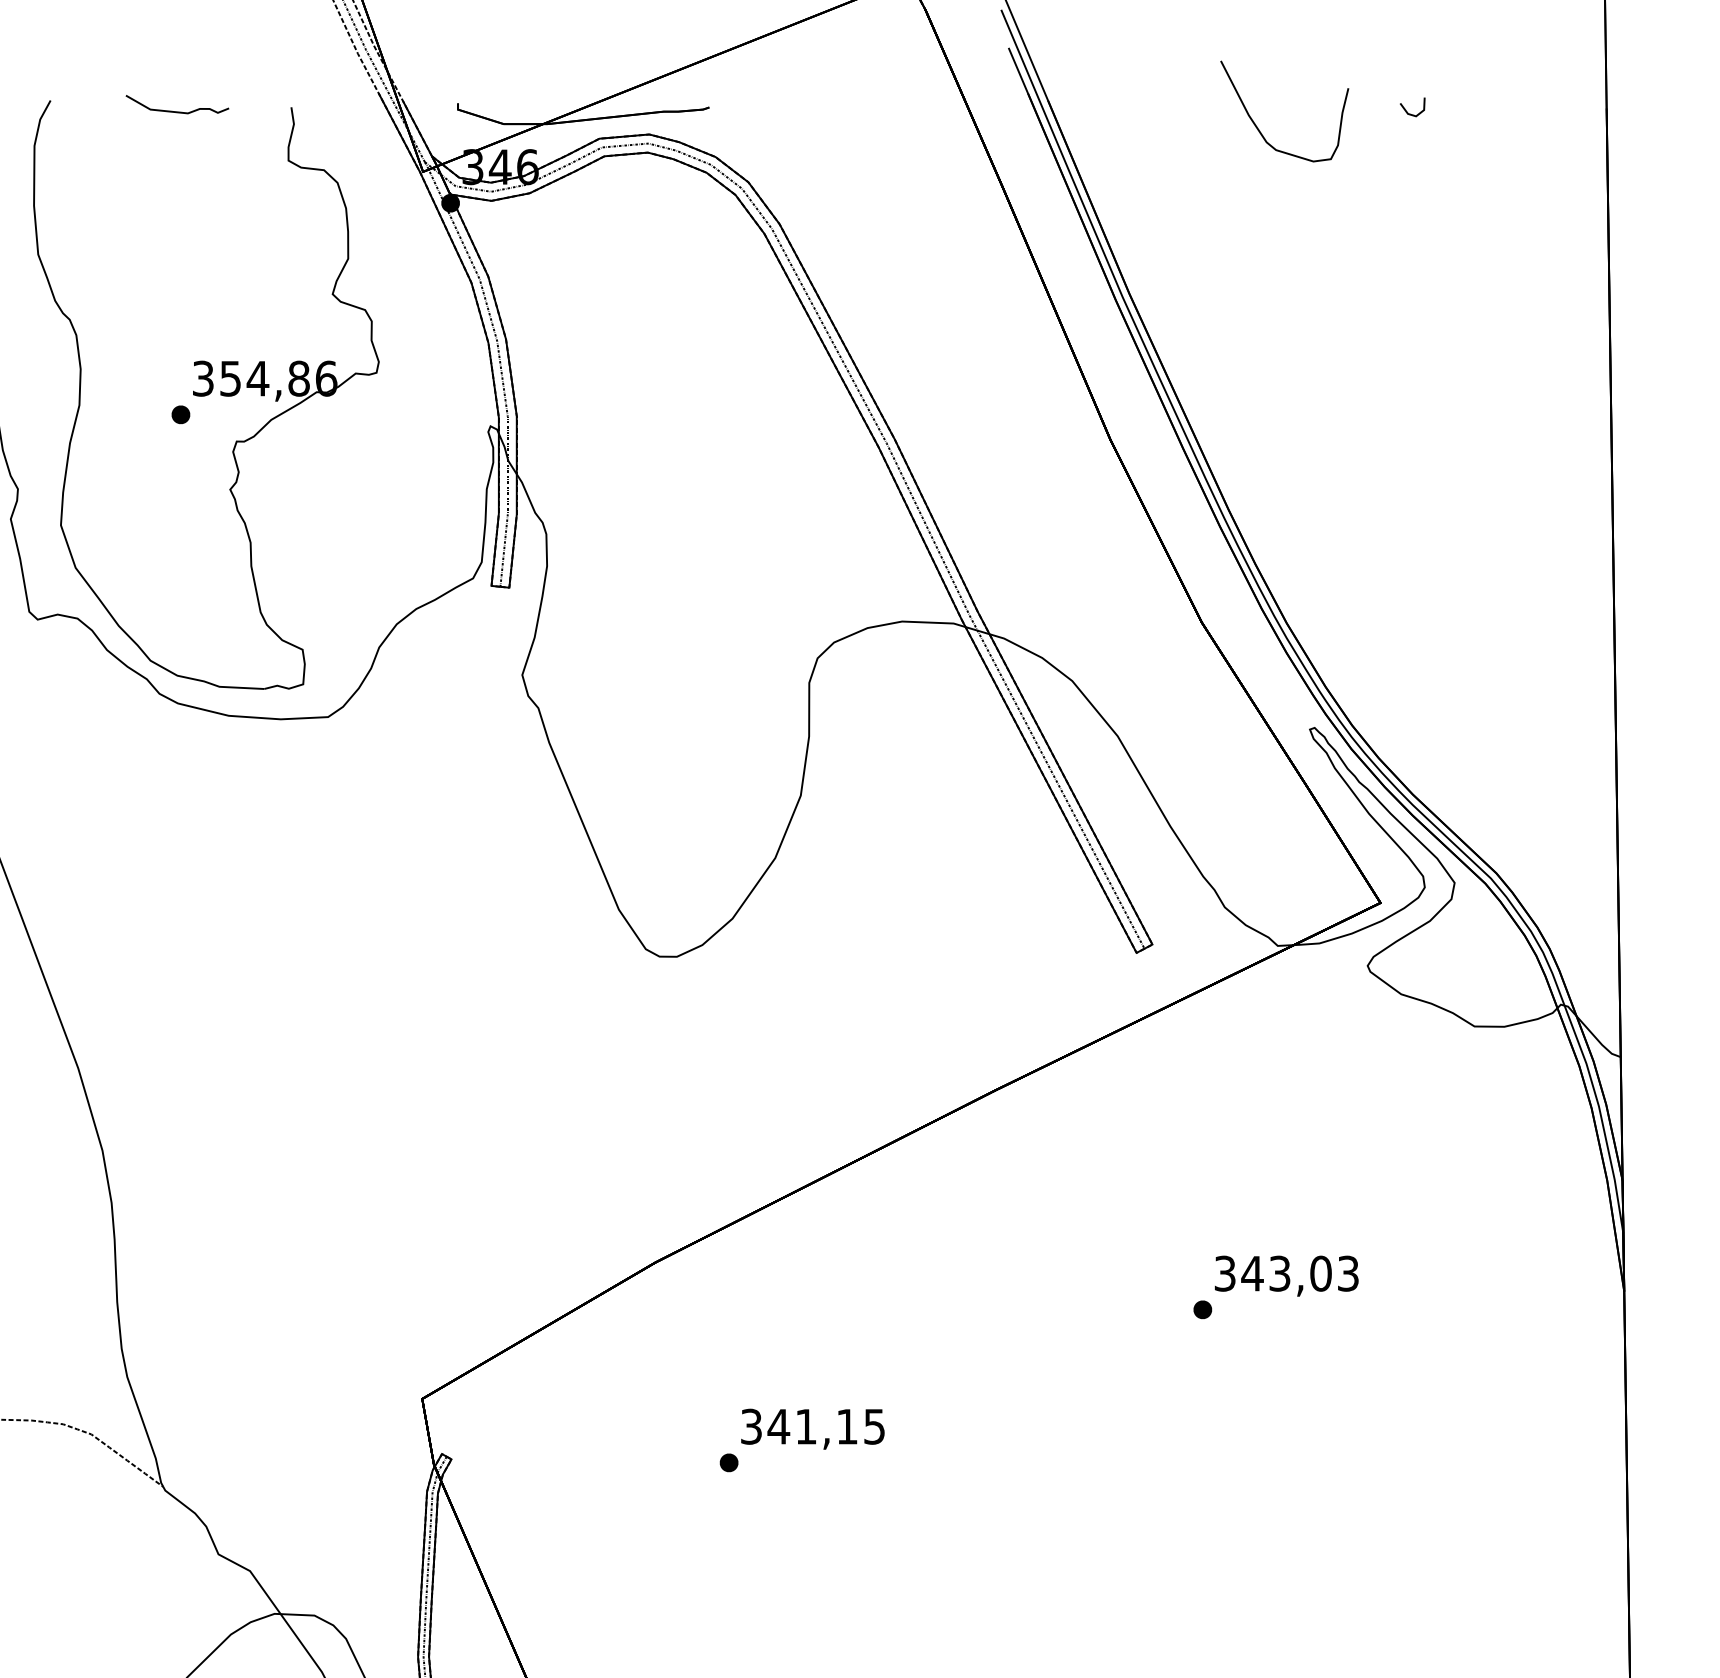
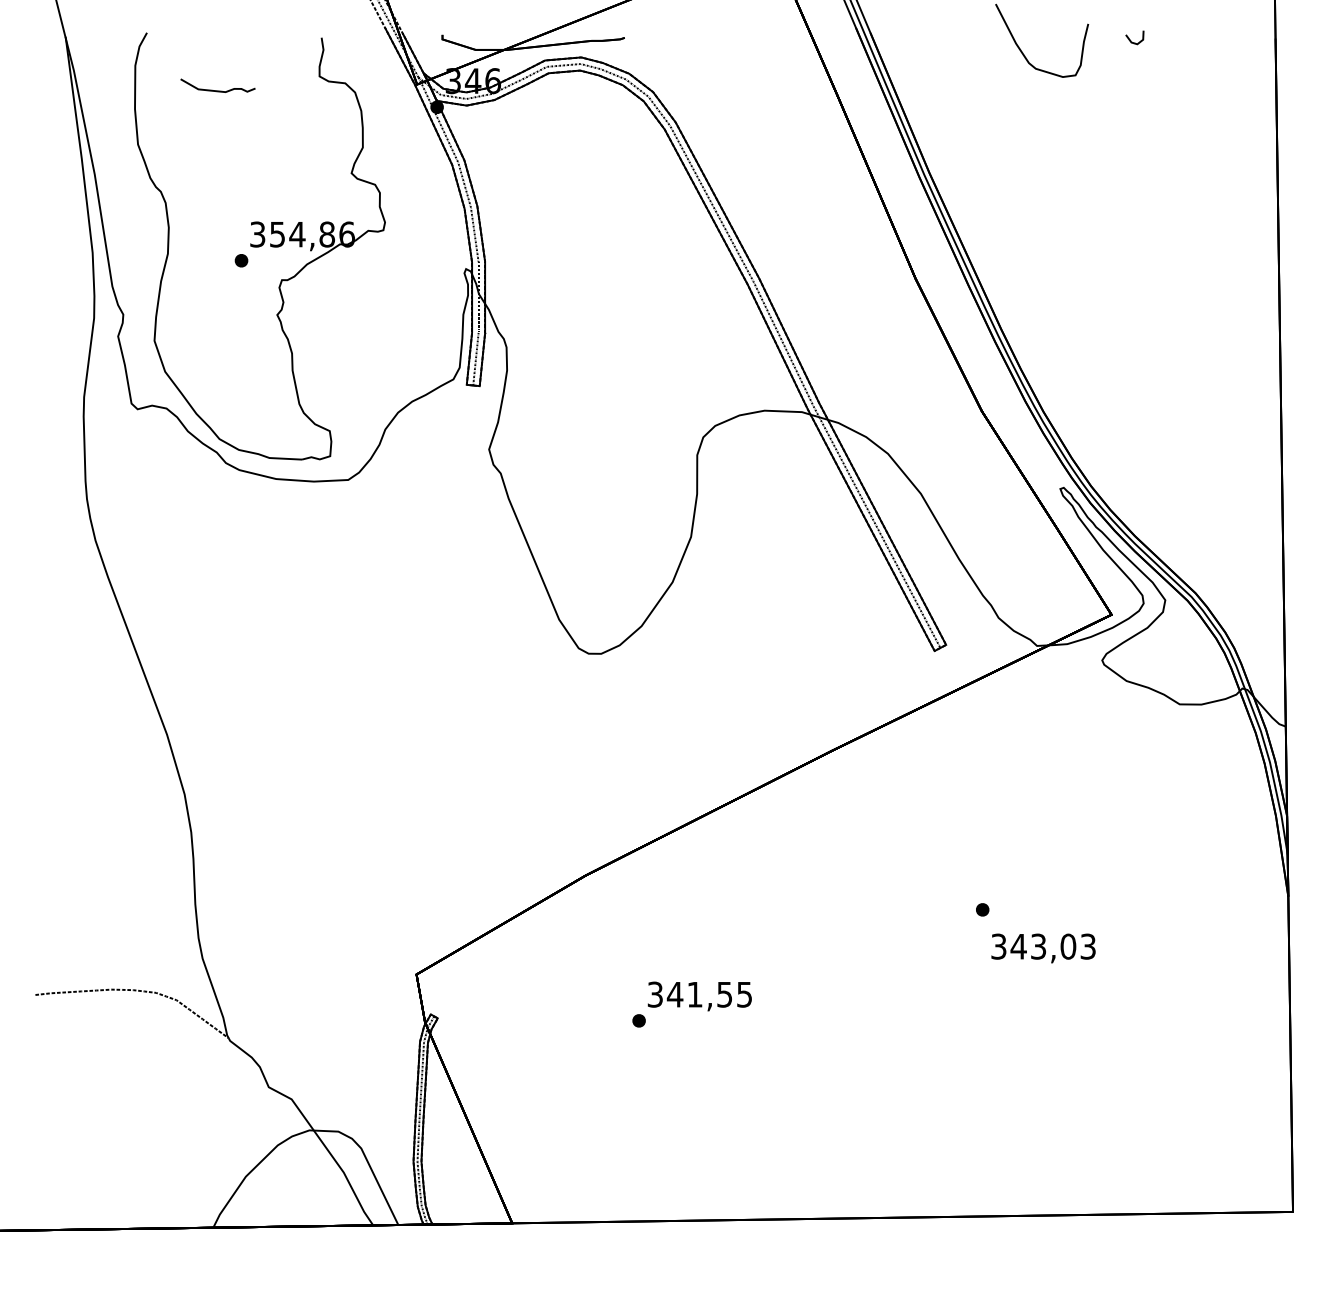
curve: (176, 111) -> (217, 90), moved
text: (1286, 1276) -> (1043, 948), moved
text: (846, 1426) -> (724, 994), 341,15 -> 341,55

